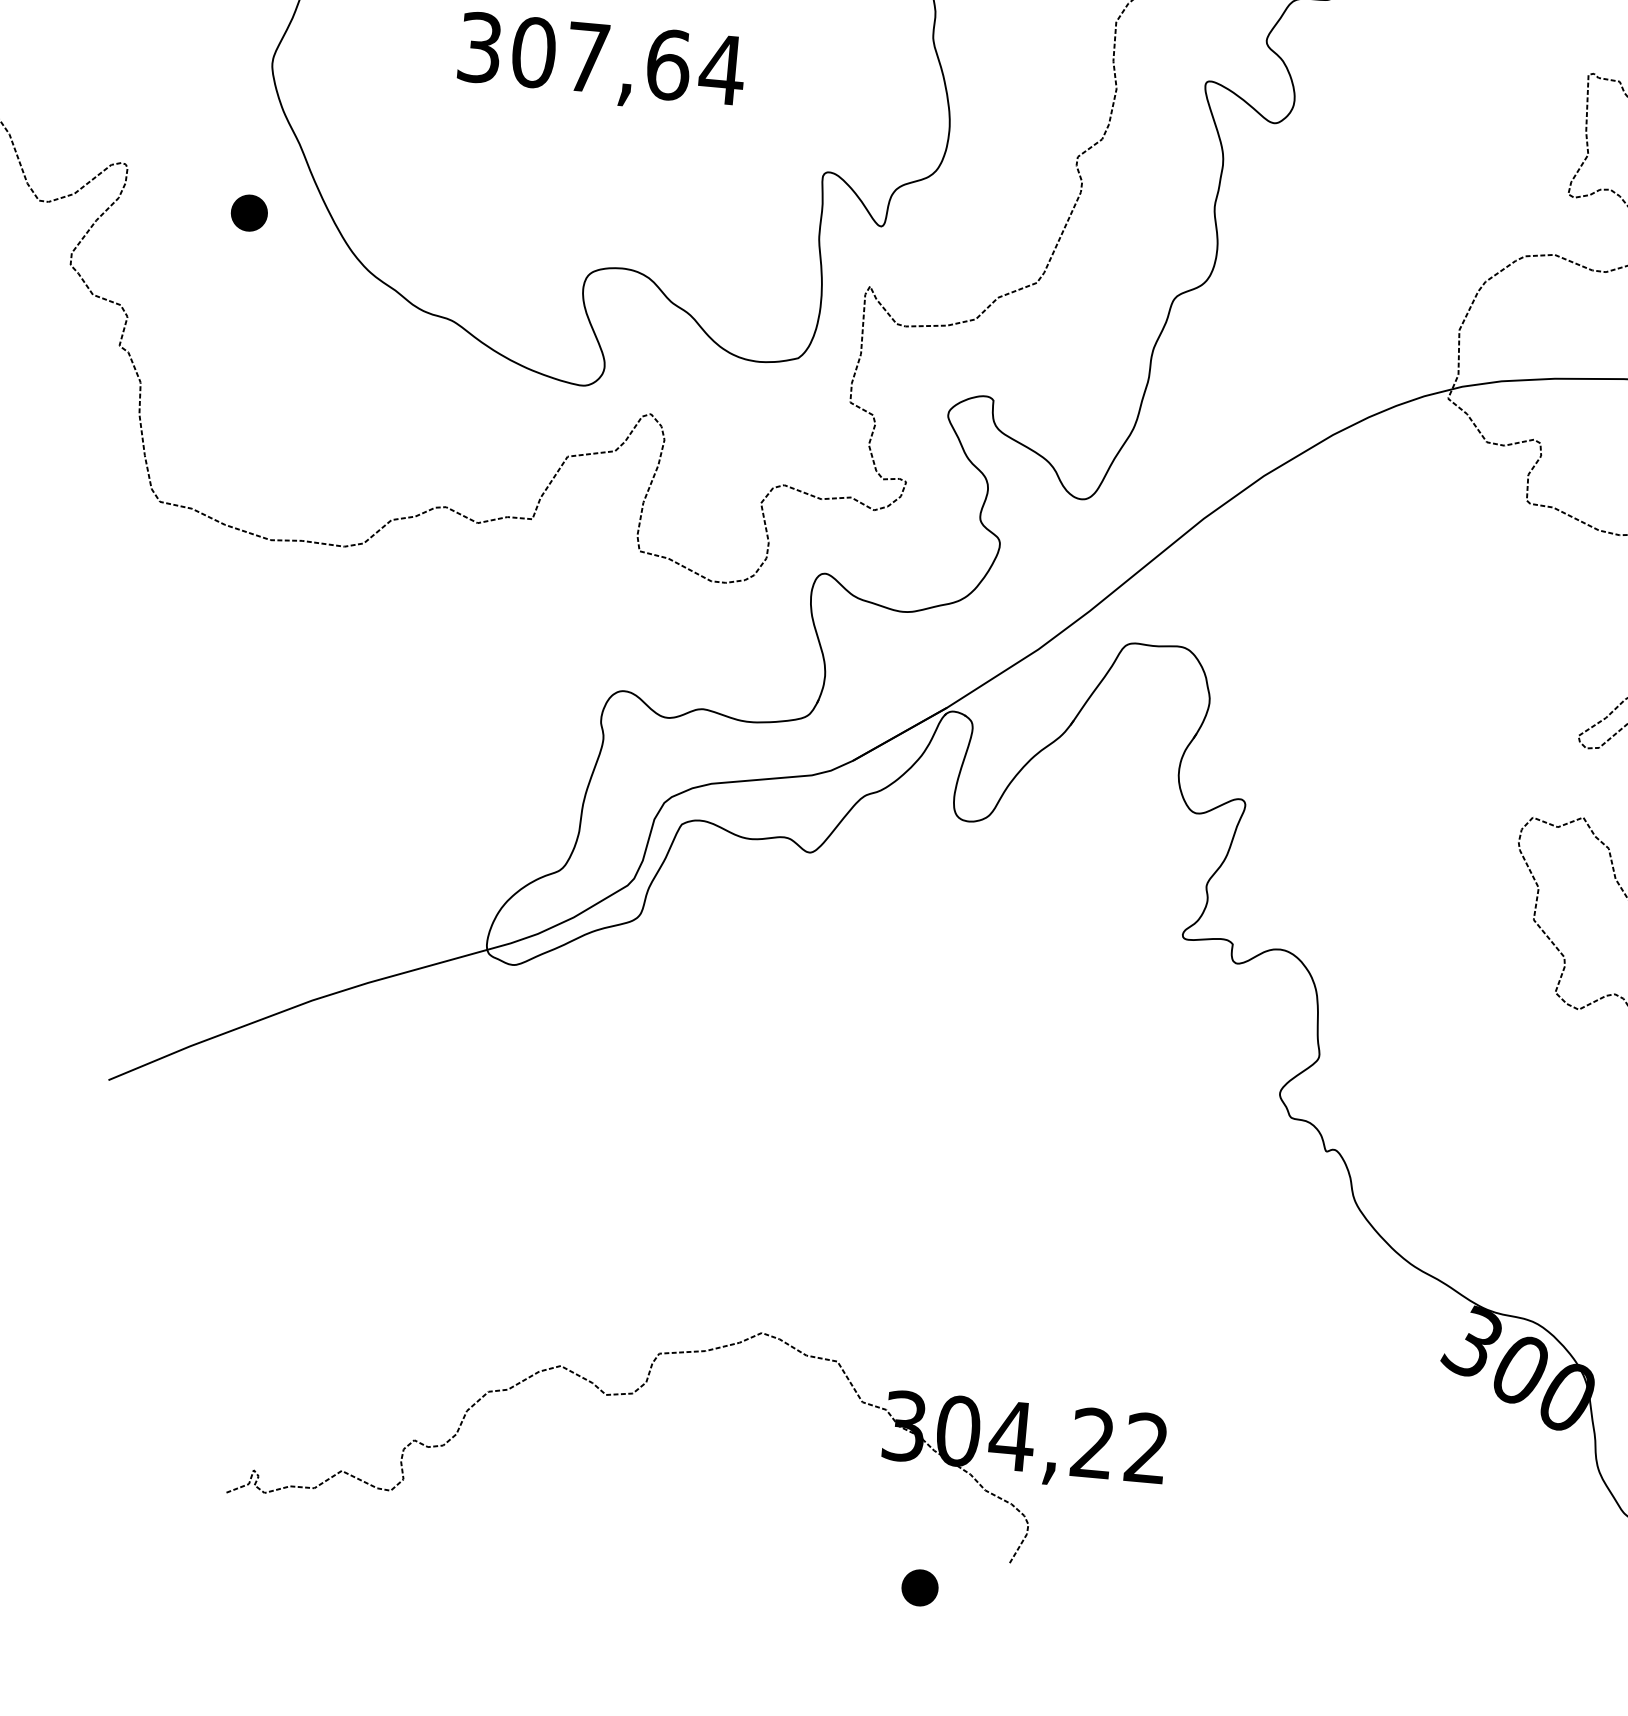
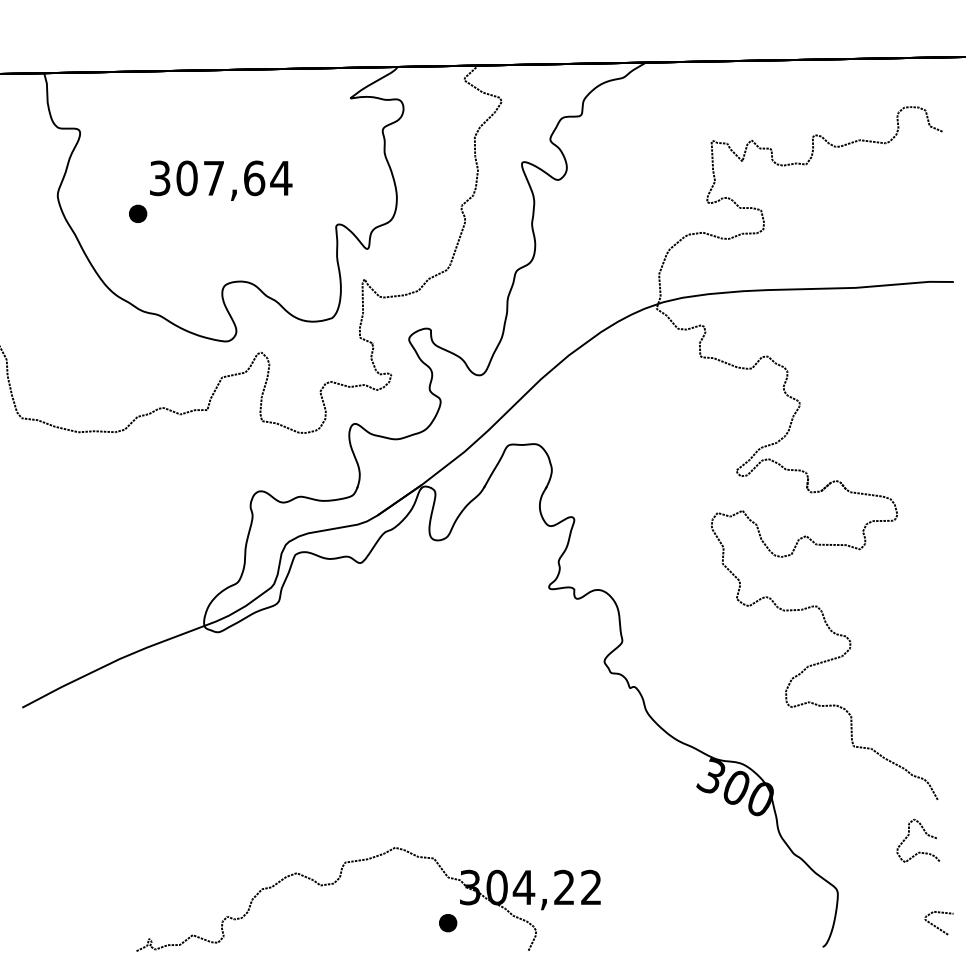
part: (250, 212) -> (138, 213), moved
part: (644, 1386) -> (339, 879), moved

